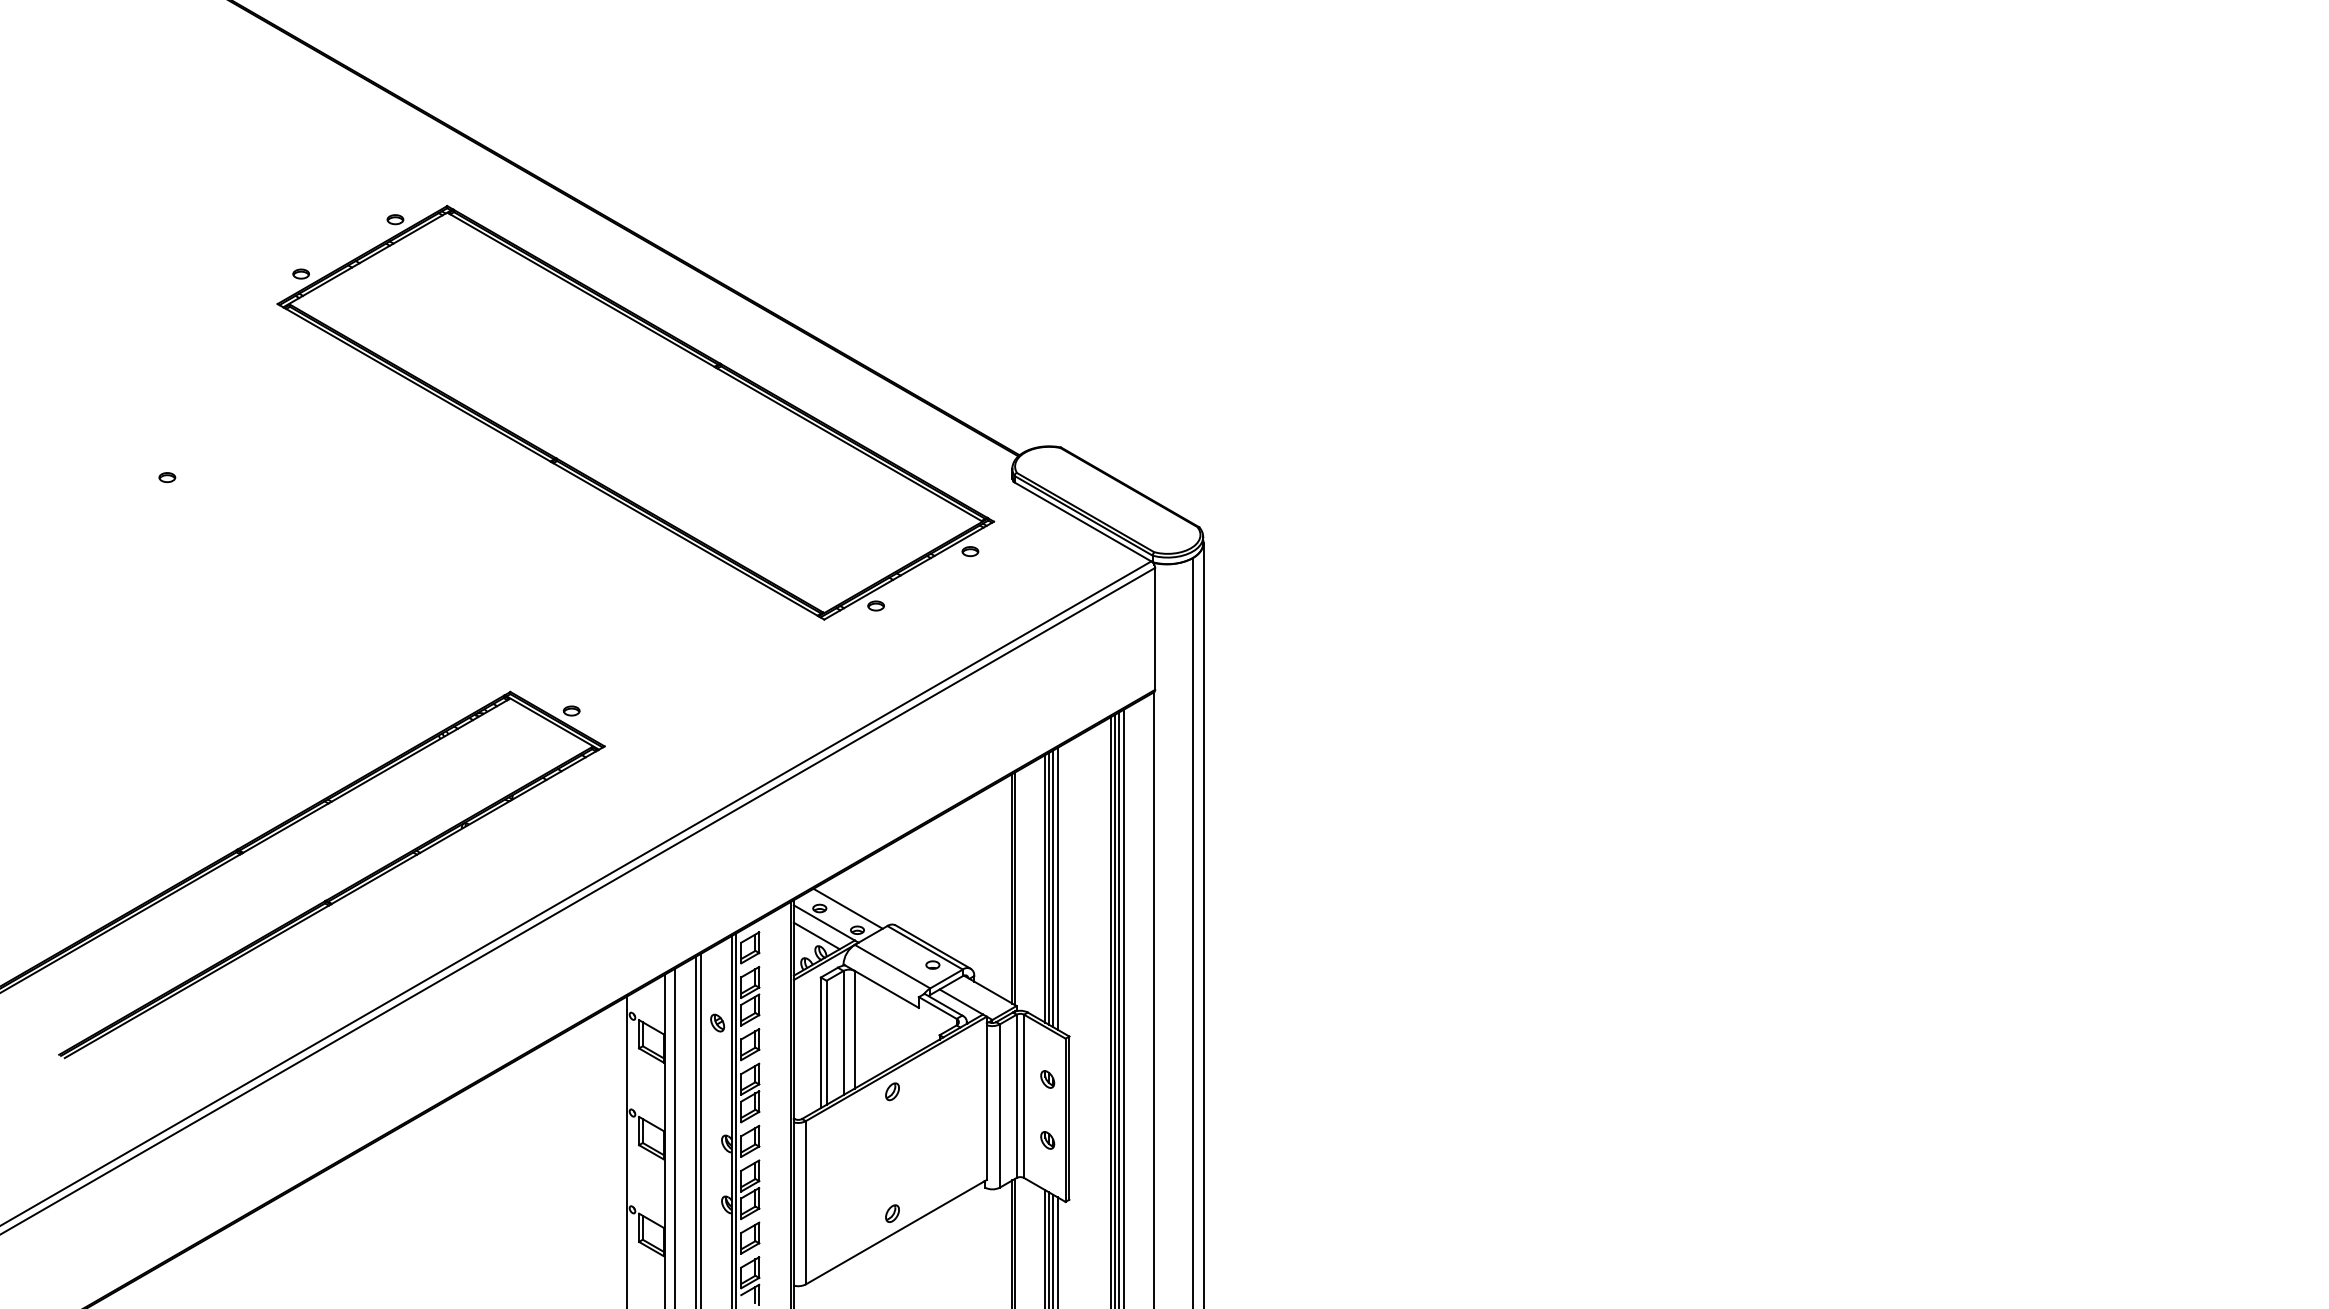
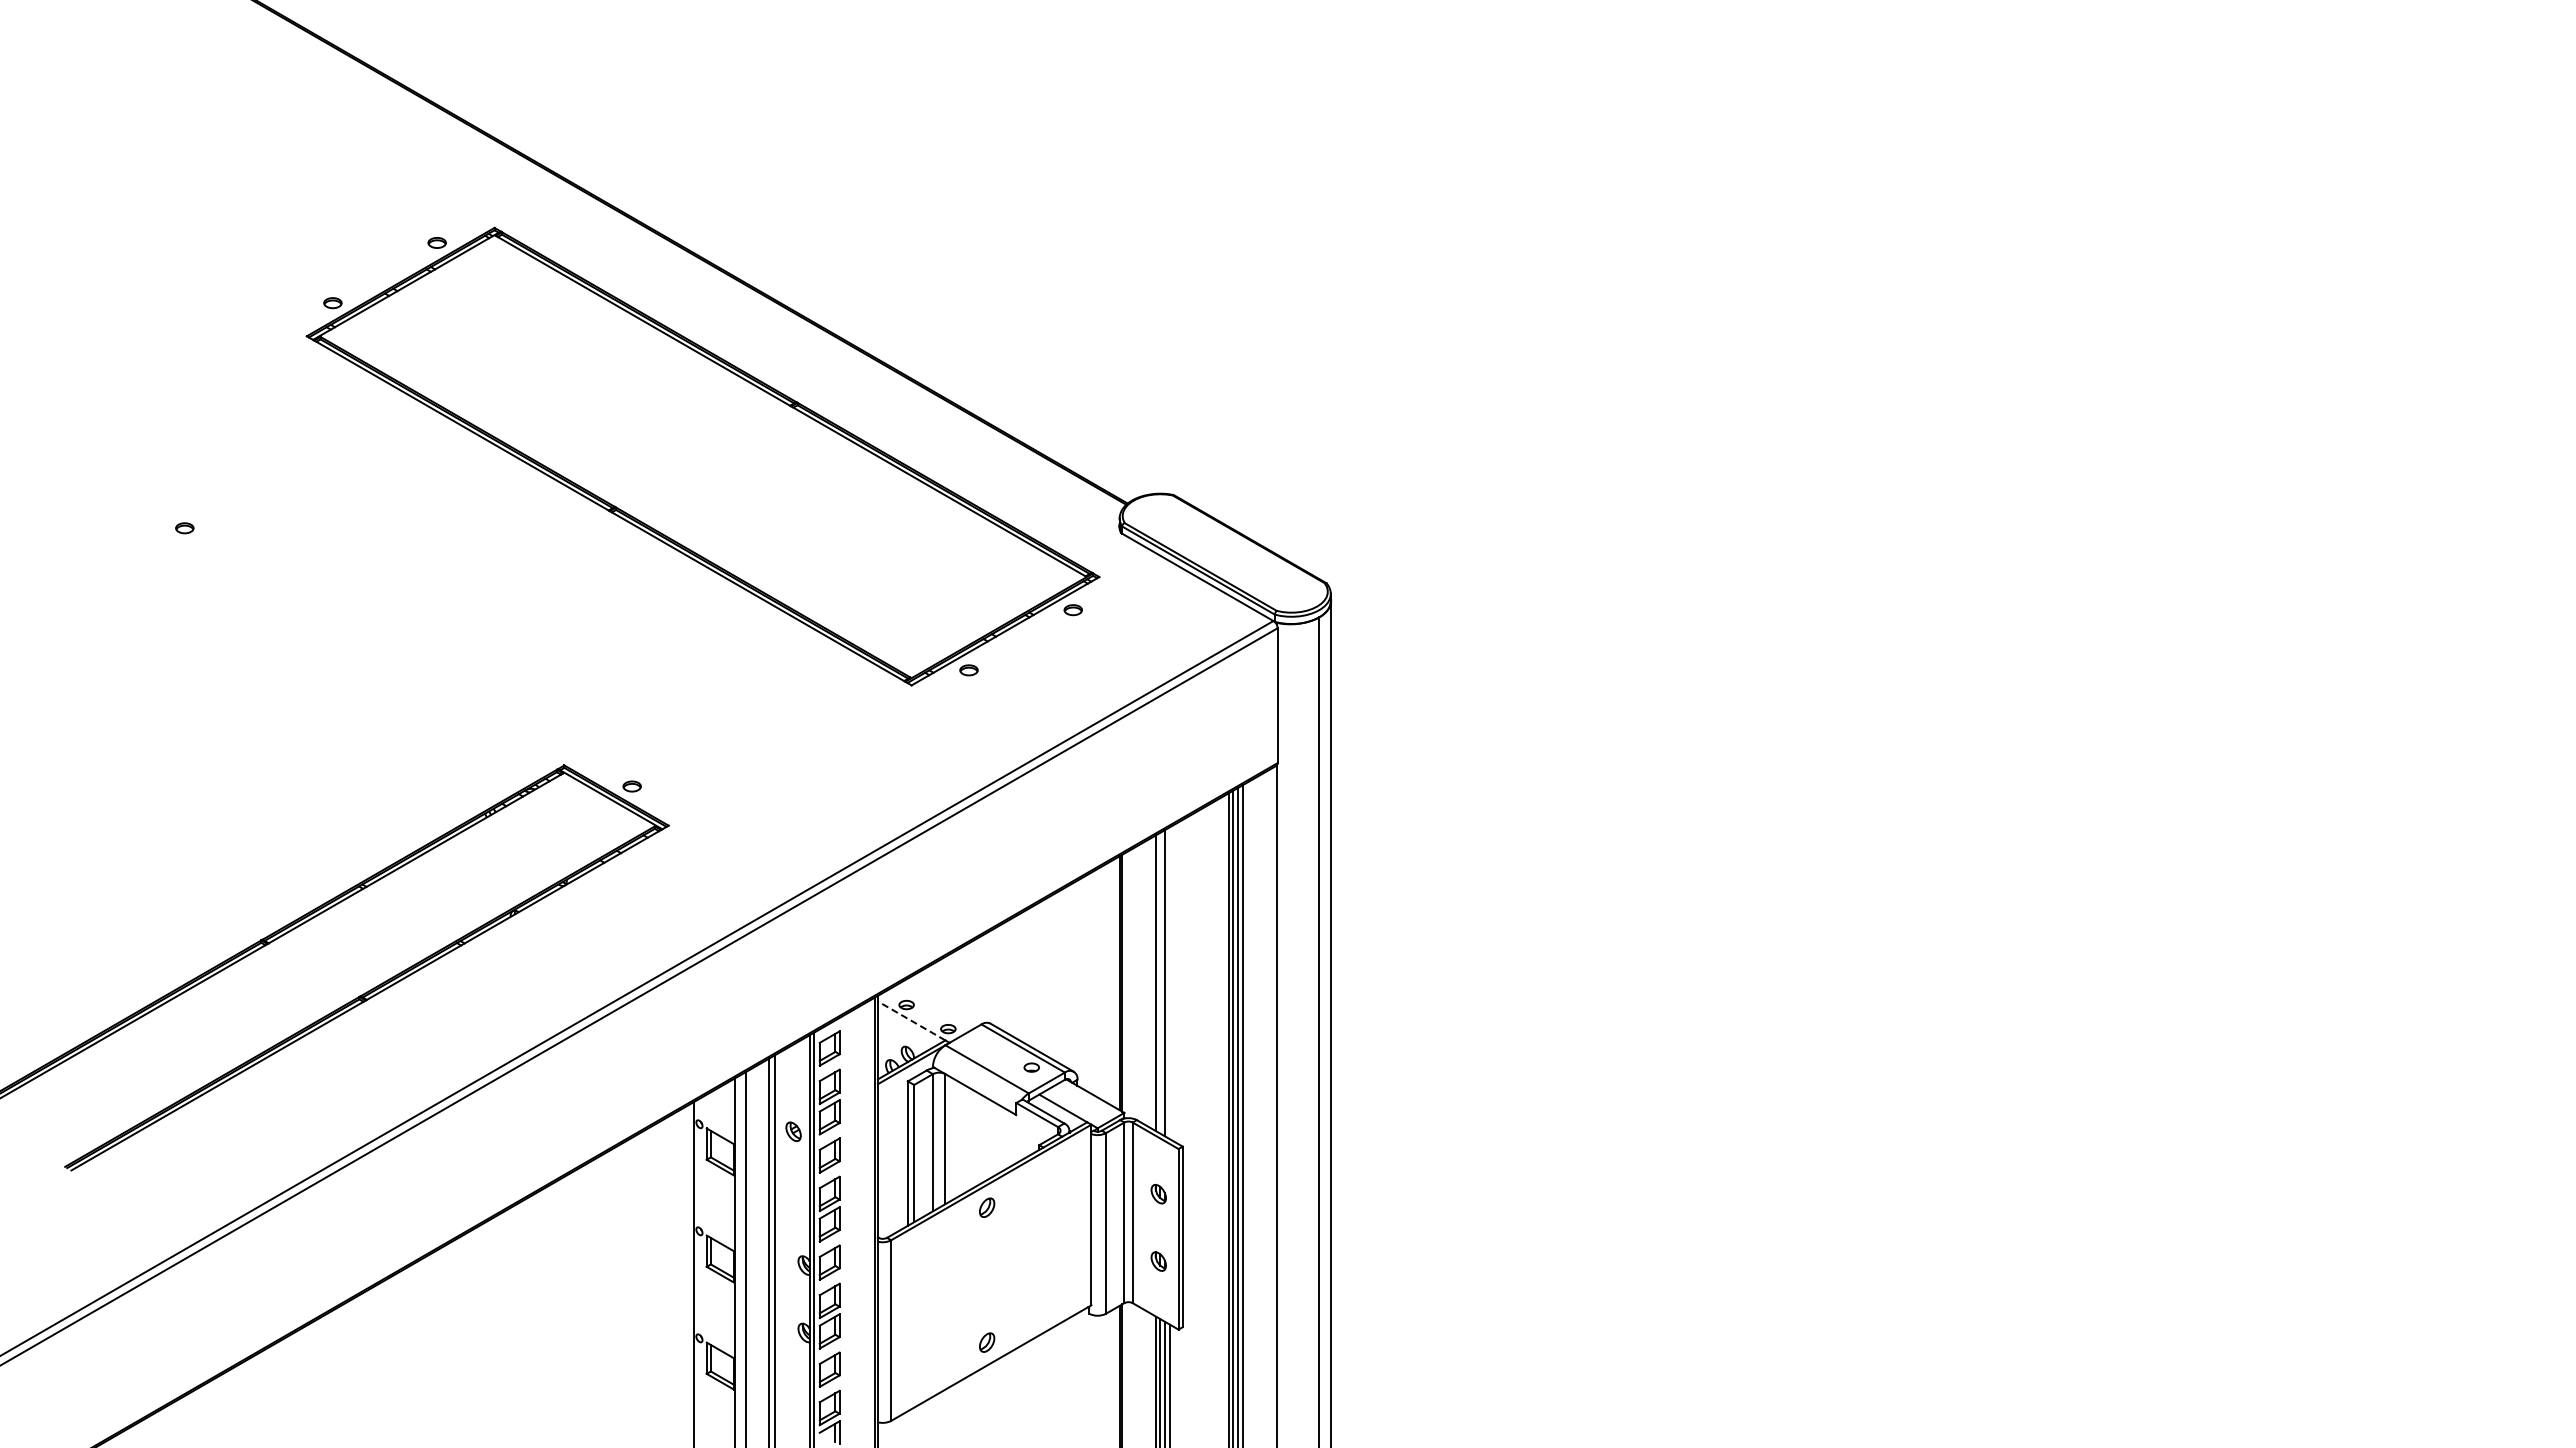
line: (1049, 888) -> (1160, 982), removed
line: (1057, 889) -> (1169, 983), removed
line: (847, 908) -> (937, 1005), removed
line: (824, 922) -> (911, 1020), solid -> dashed
line: (816, 936) -> (902, 1035), removed

